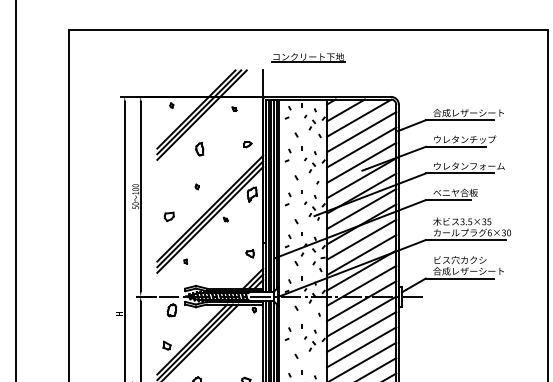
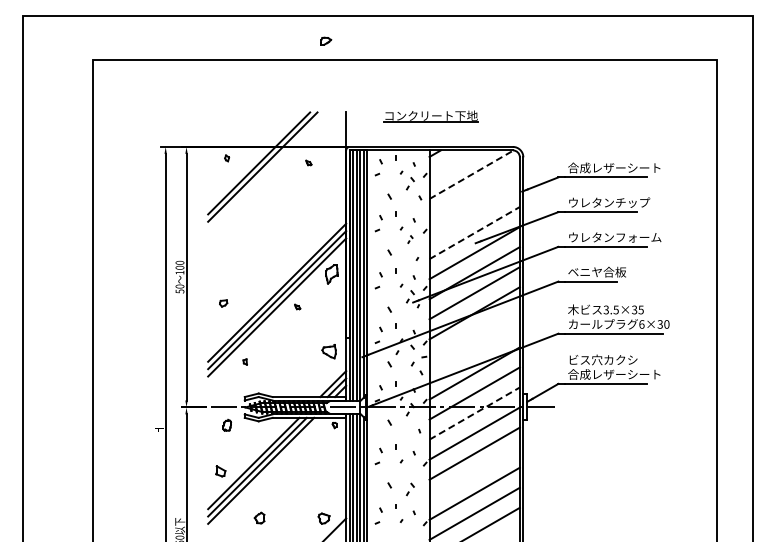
part: (307, 57) -> (430, 116), moved
line: (345, 110) -> (453, 164), removed
line: (202, 114) -> (266, 170), removed
line: (359, 118) -> (471, 175), solid -> dashed
line: (361, 131) -> (474, 192), removed
part: (248, 144) -> (326, 40), moved
line: (361, 147) -> (474, 212), removed
part: (199, 149) -> (263, 215), removed
line: (362, 162) -> (475, 232), solid -> dashed
part: (312, 167) -> (410, 239), size x0.6
part: (197, 186) -> (260, 264), removed
part: (169, 216) -> (223, 303), size x0.6
line: (361, 239) -> (474, 333), removed
part: (249, 253) -> (328, 351), size x1.4
line: (361, 255) -> (474, 353), removed
line: (362, 301) -> (475, 413), solid -> dashed
part: (171, 310) -> (226, 425), size x0.7
part: (312, 346) -> (410, 489), moved
line: (361, 347) -> (474, 473), removed

